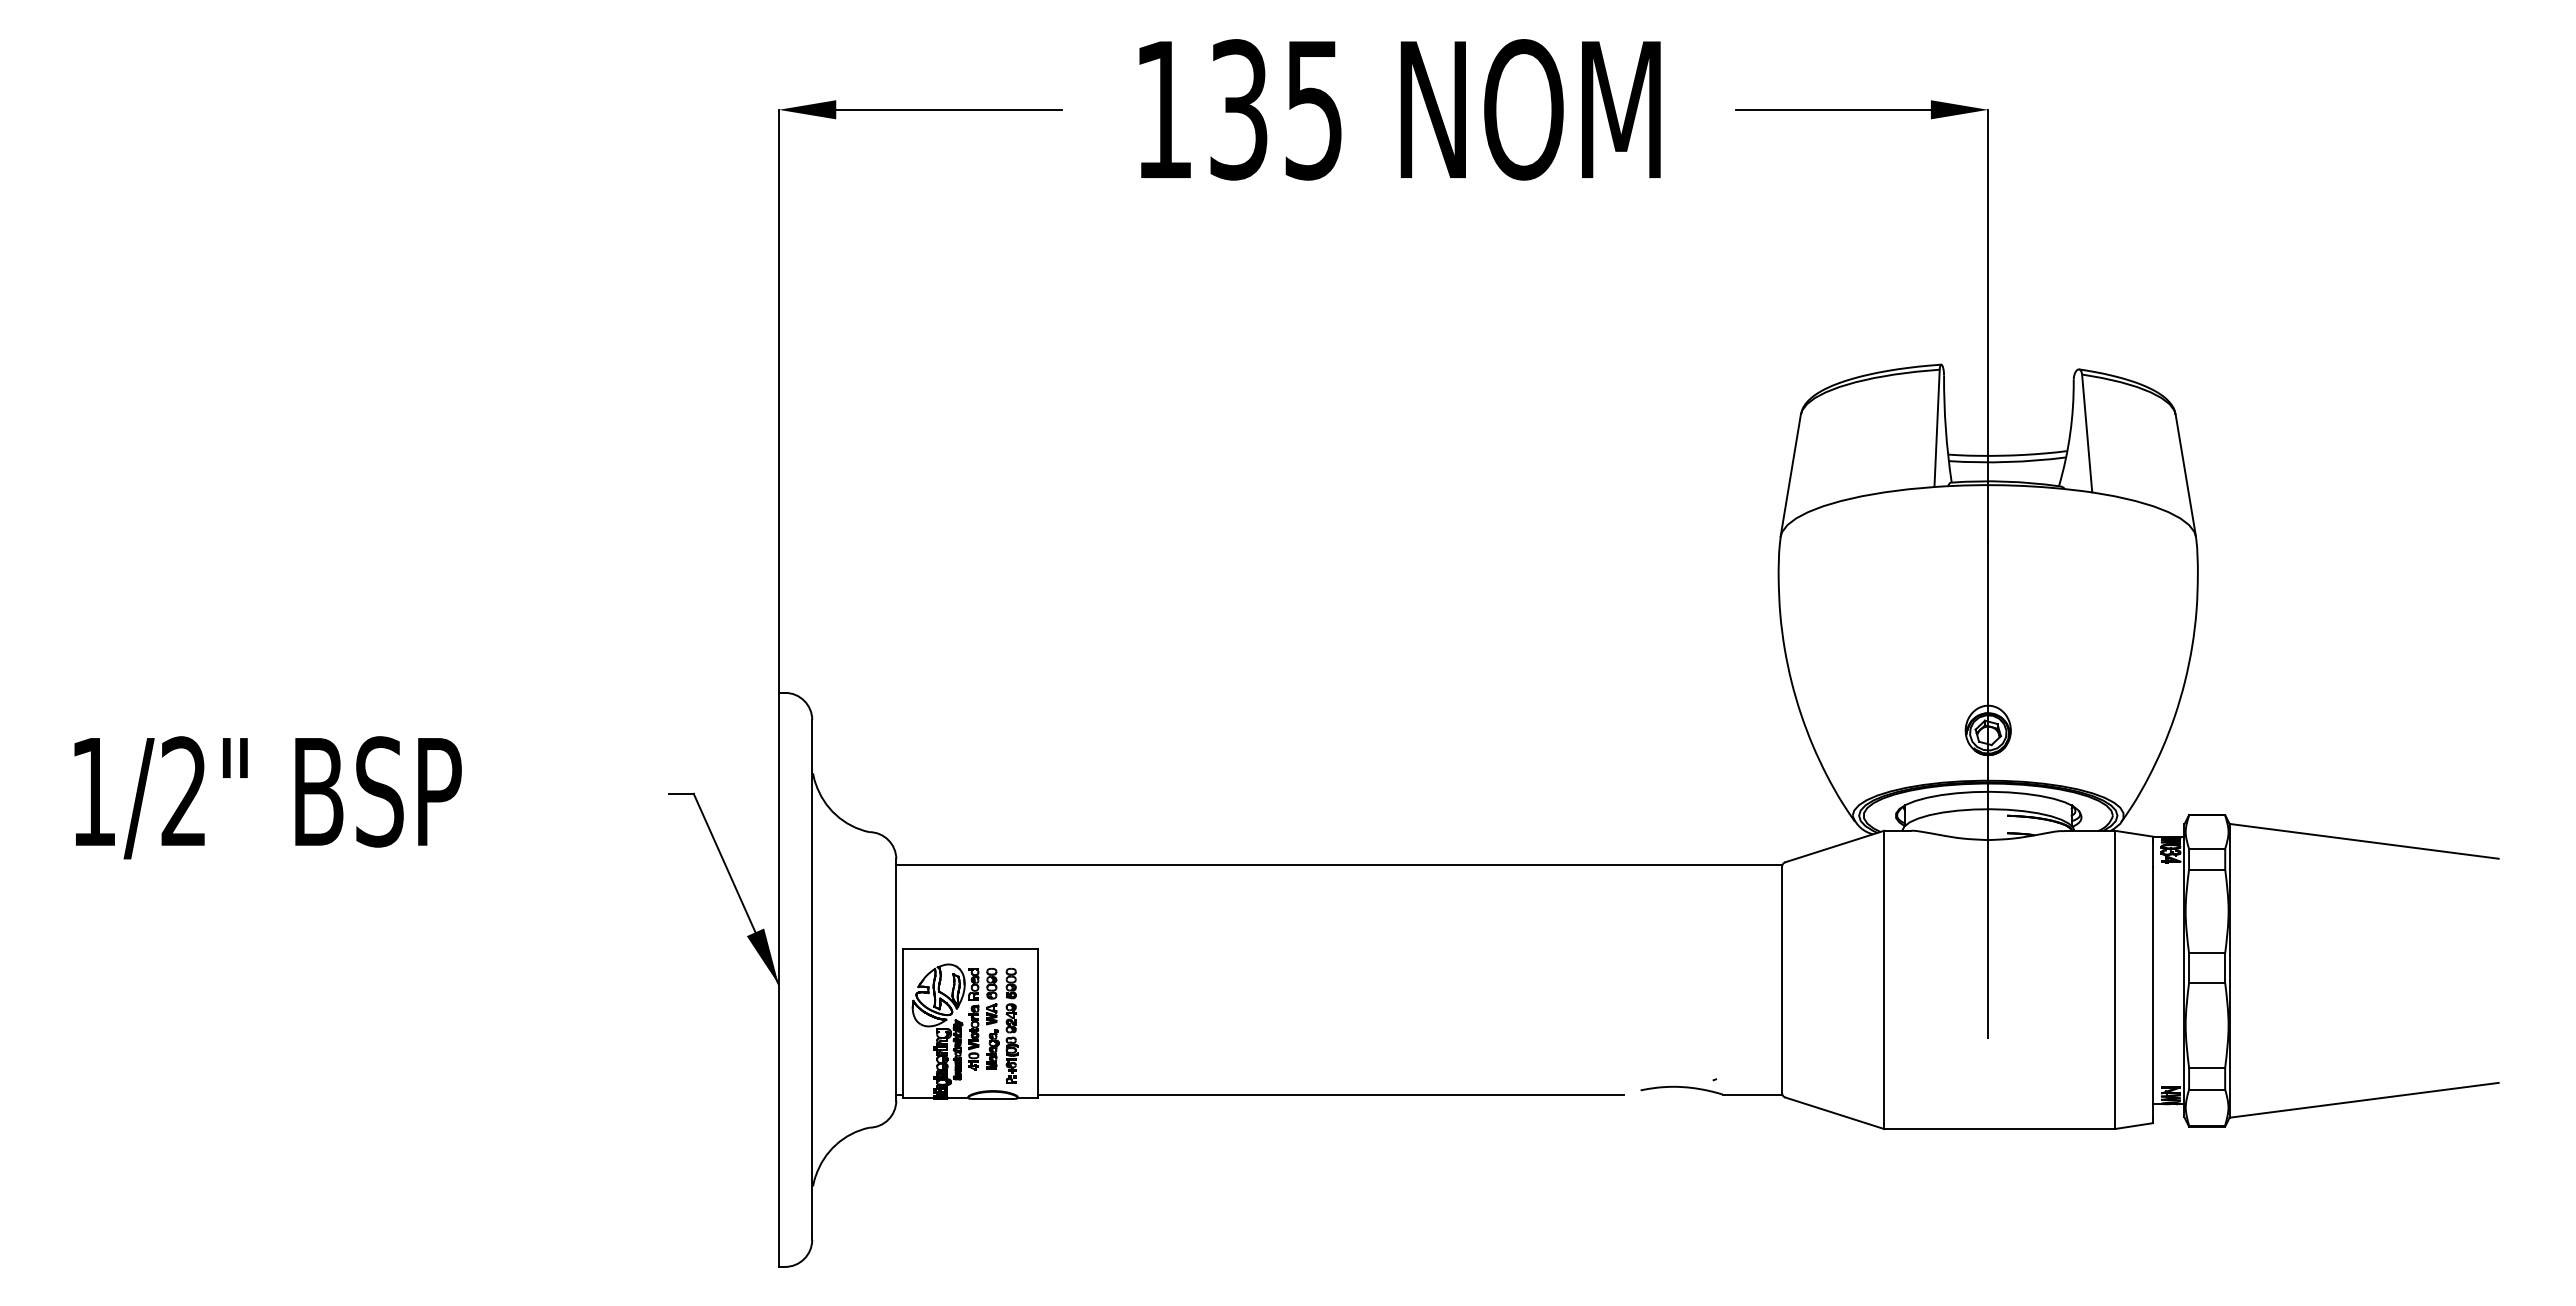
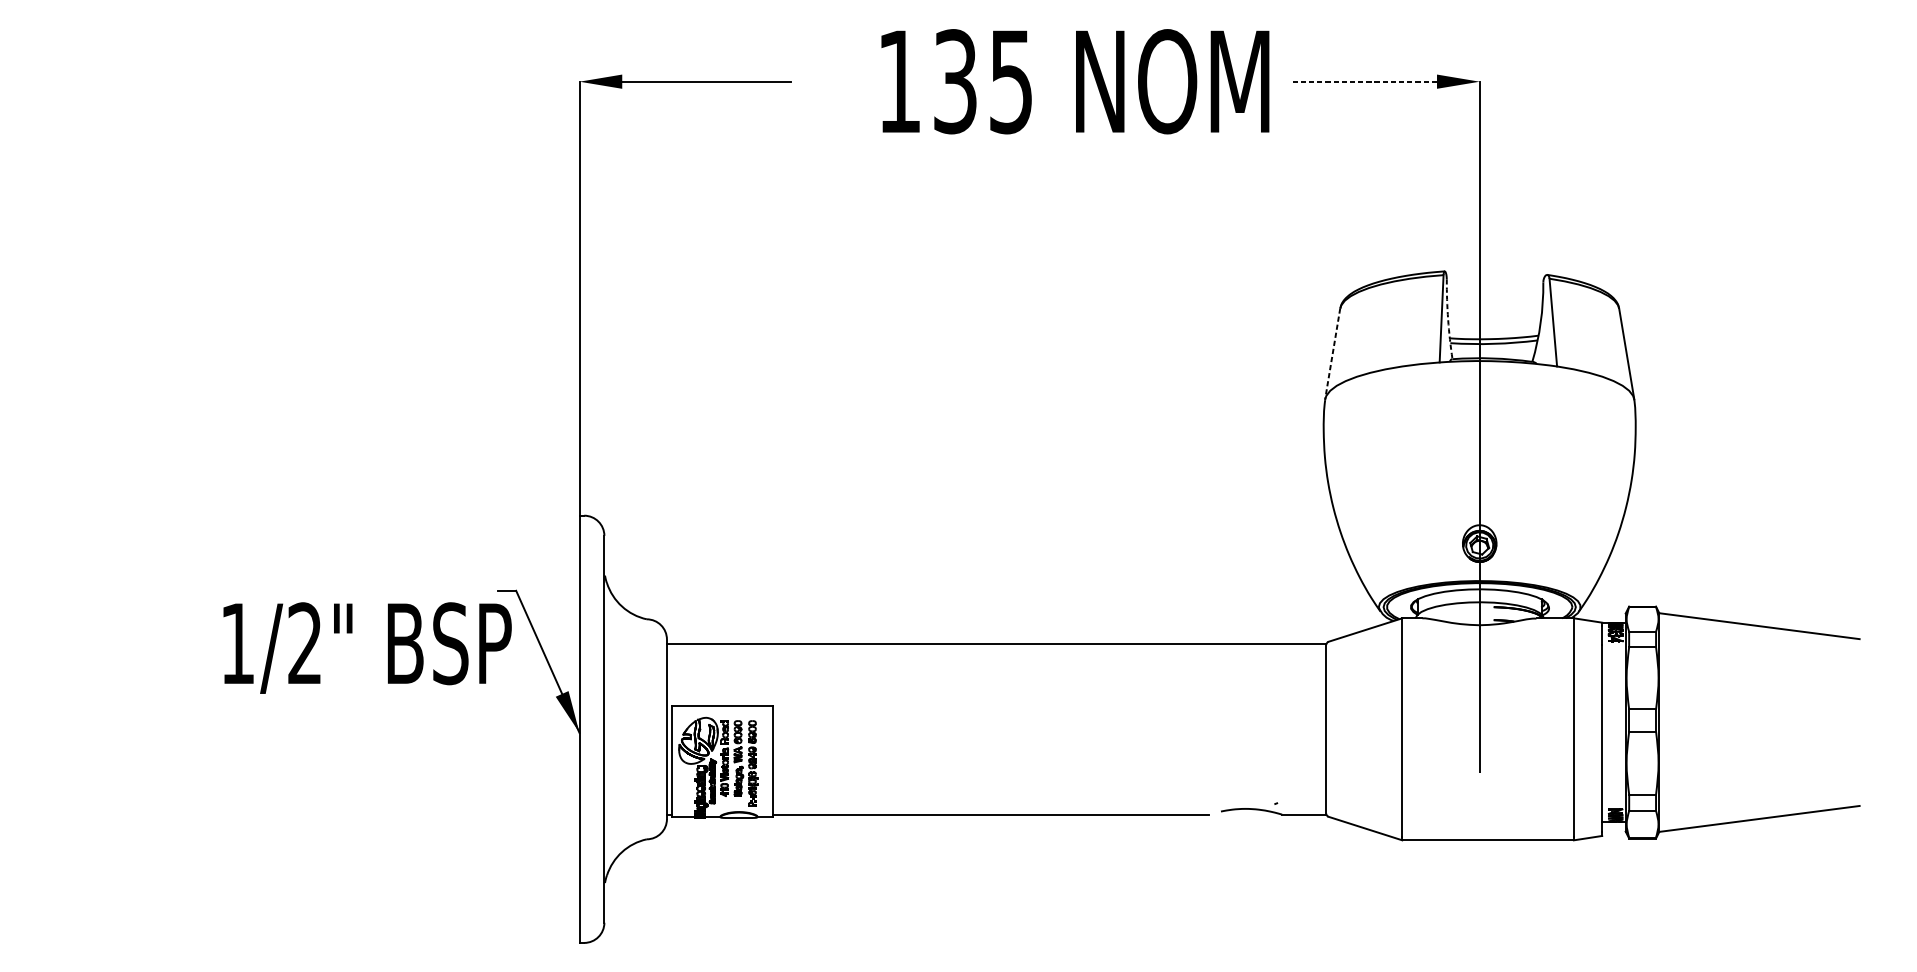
text: (1399, 109) -> (1074, 81), moved
line: (1833, 109) -> (1364, 81), solid -> dashed
arc: (1945, 429) -> (1447, 319), solid -> dashed
line: (1790, 475) -> (1332, 353), solid -> dashed
text: (267, 797) -> (367, 647), moved

